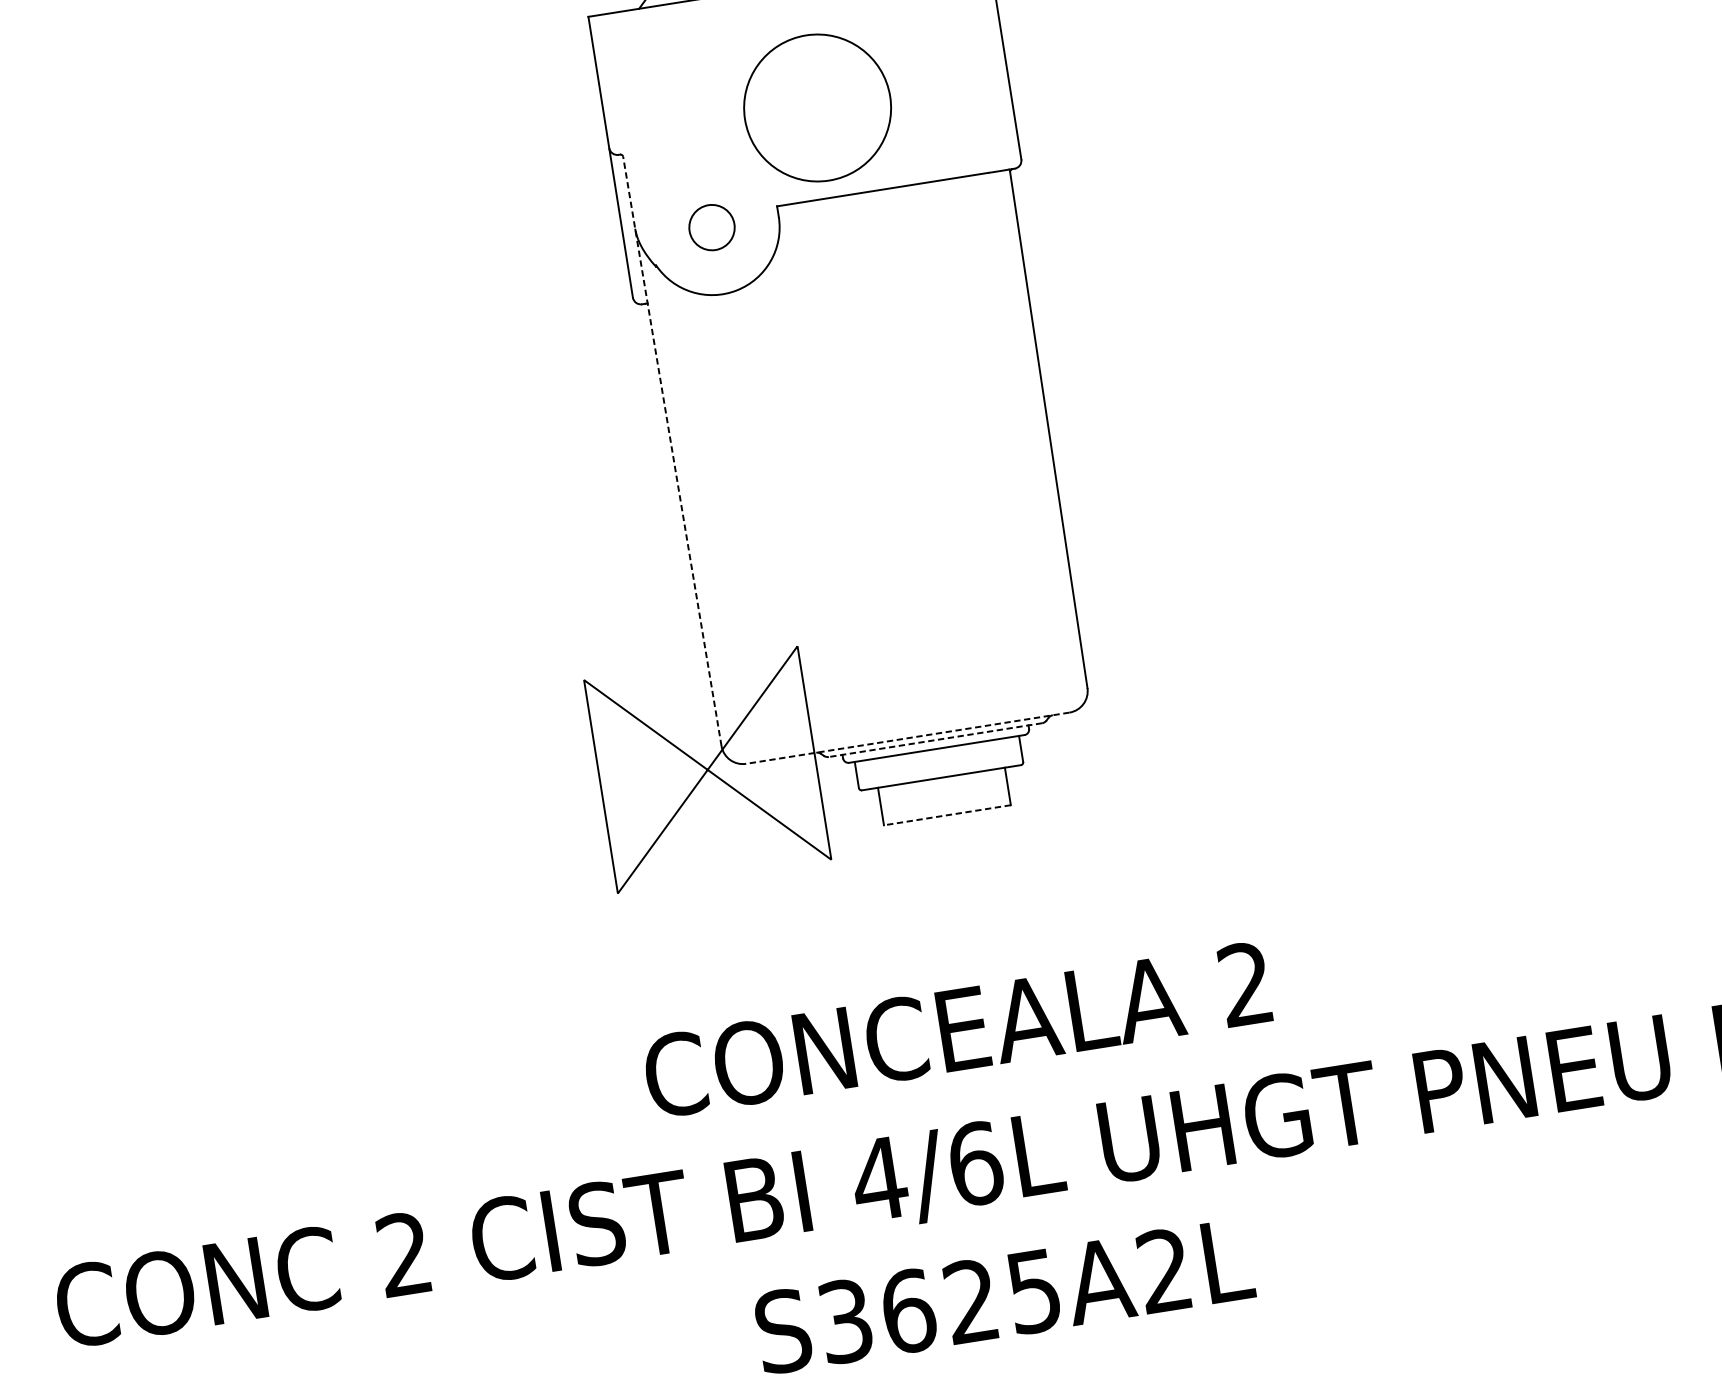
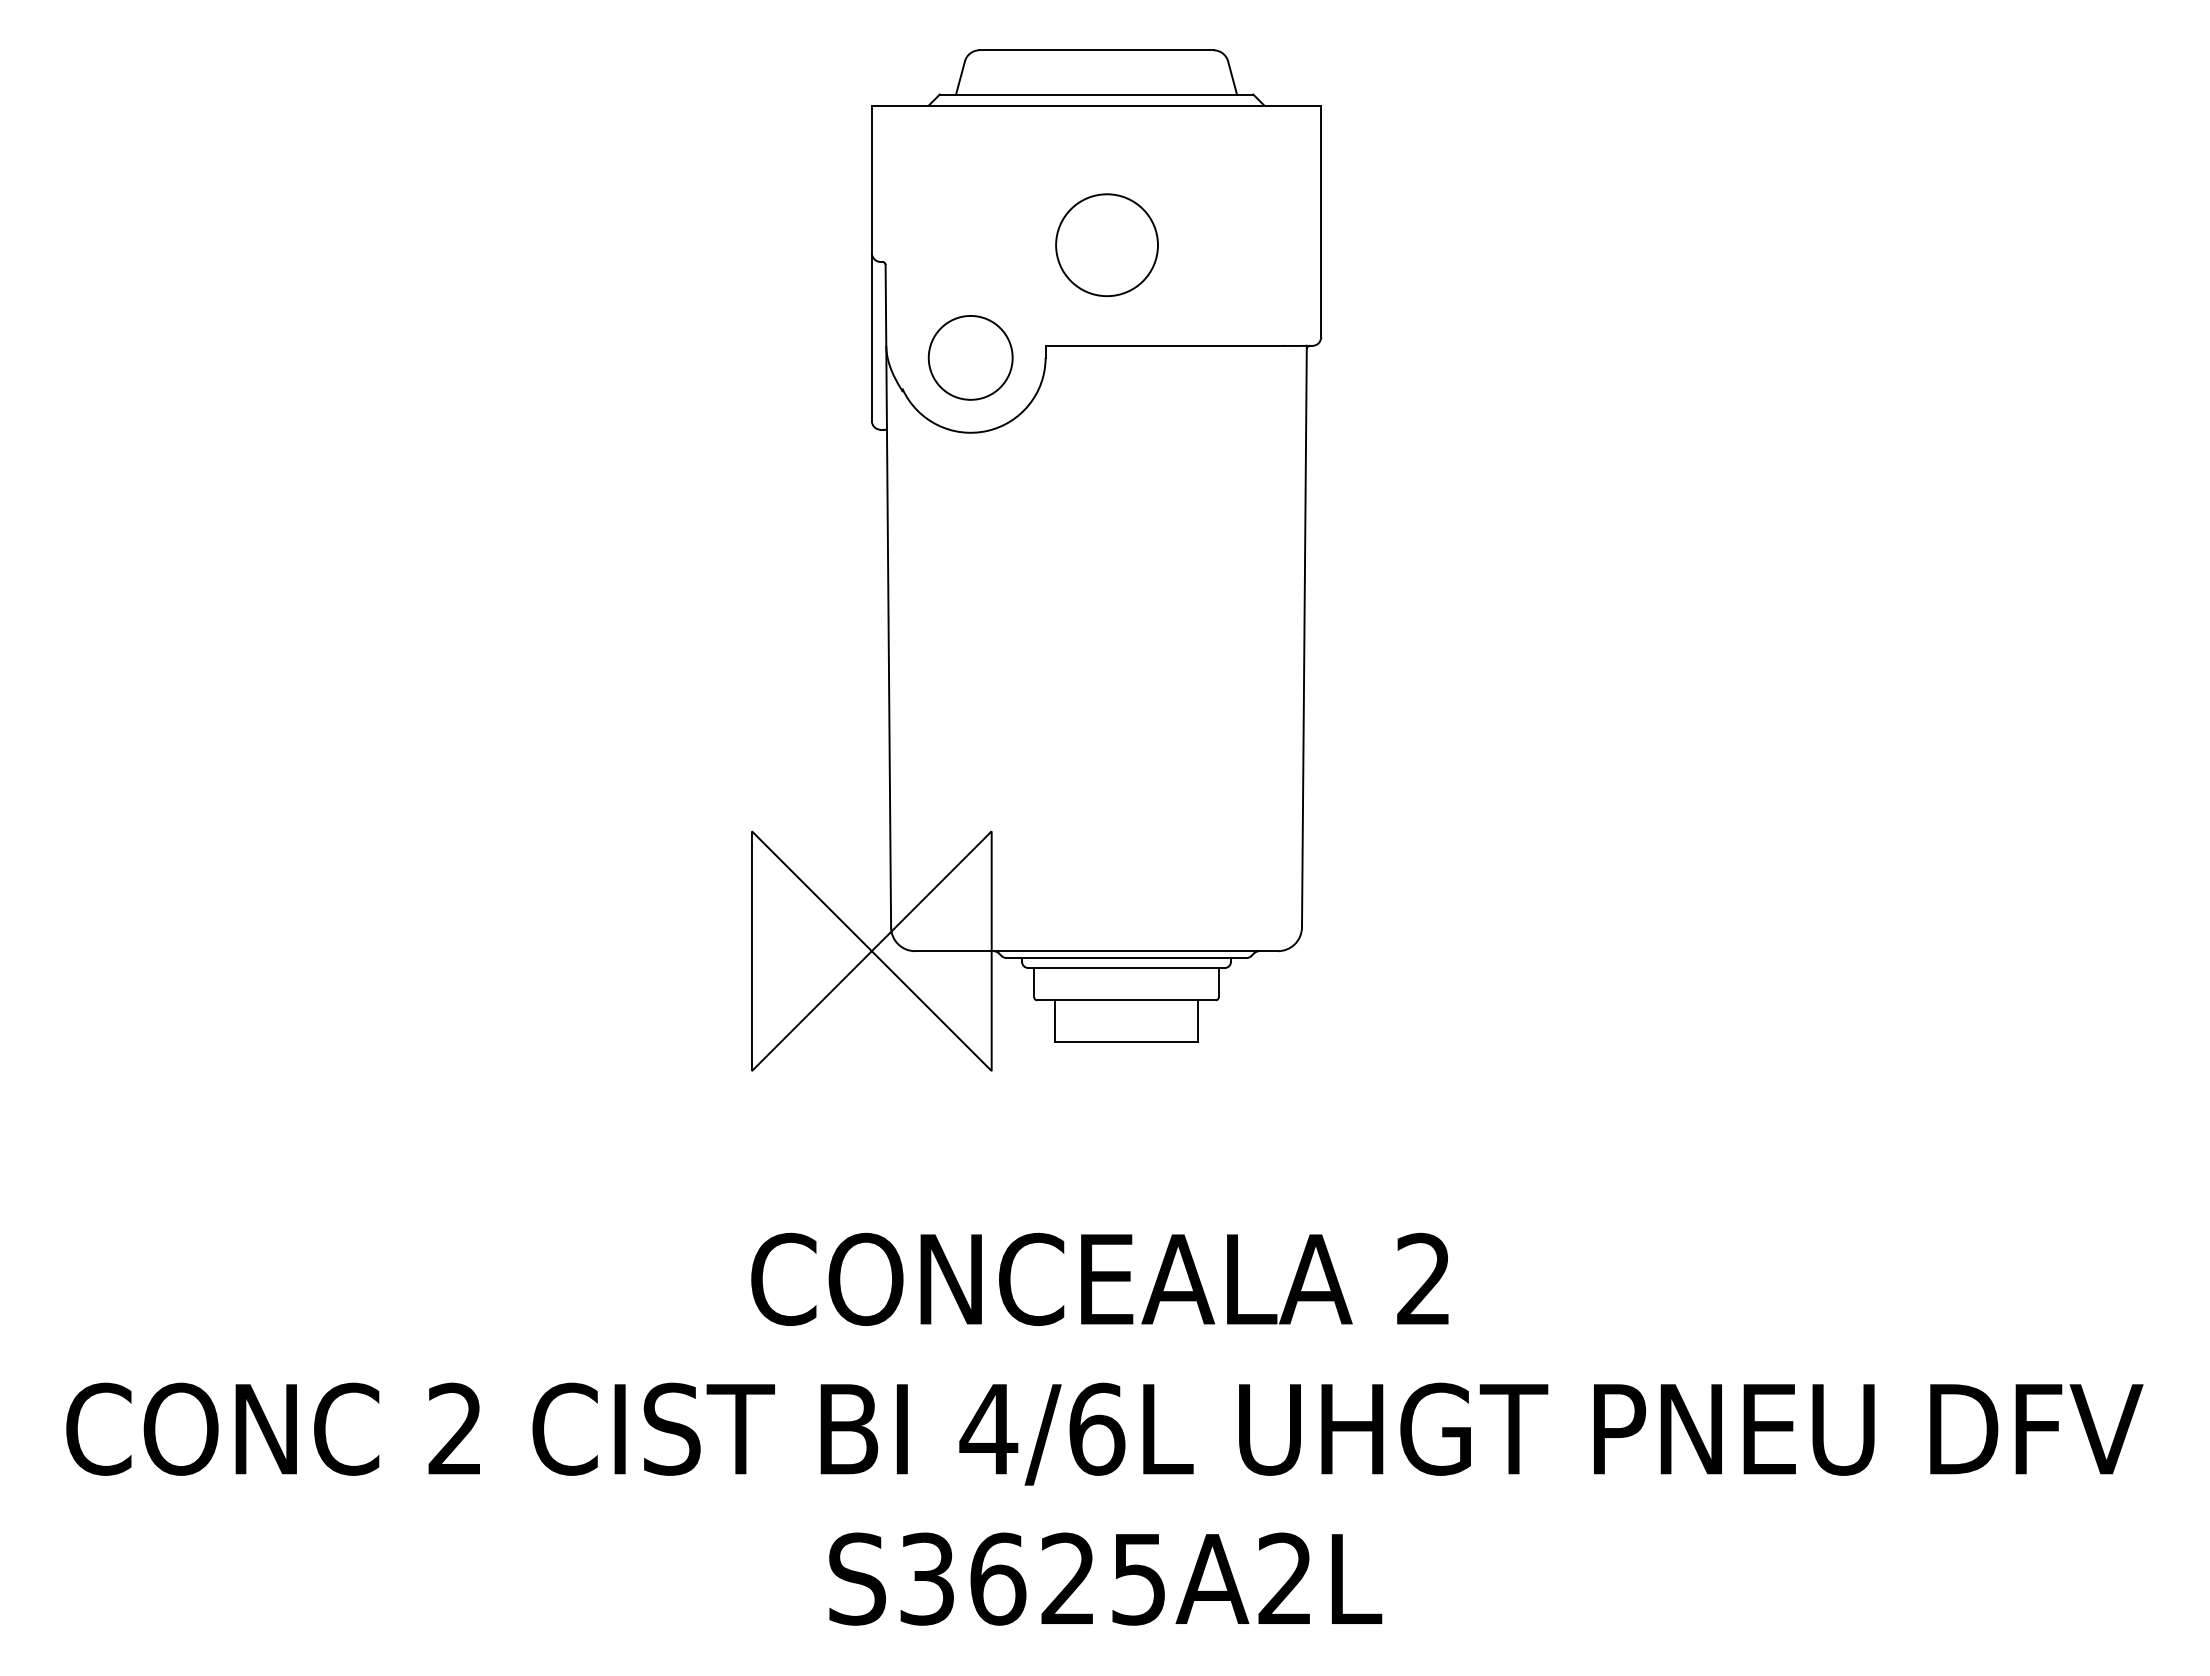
circle: (817, 108) -> (1106, 245), size x0.62
circle: (711, 227) -> (970, 357), size x1.67
line: (672, 450) -> (888, 595), dashed -> solid
line: (907, 738) -> (1096, 951), dashed -> solid
line: (935, 740) -> (1126, 958), dashed -> solid
line: (947, 815) -> (1126, 1042), dashed -> solid

